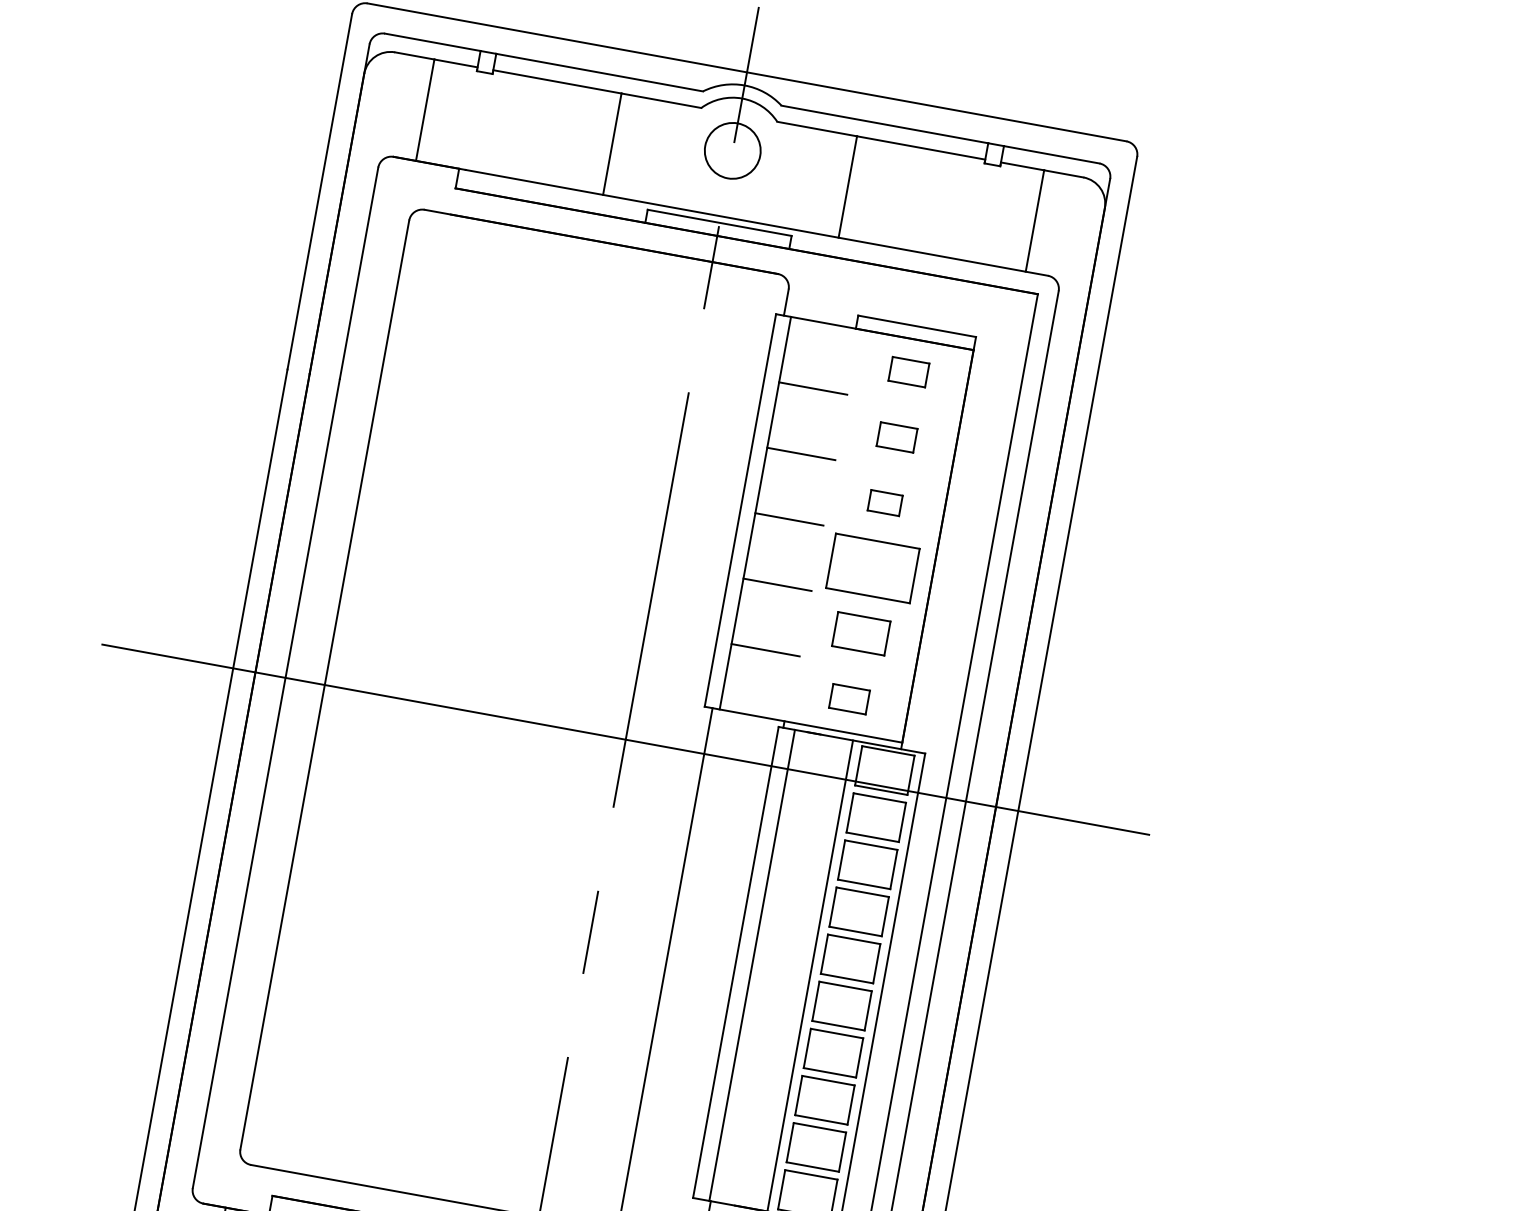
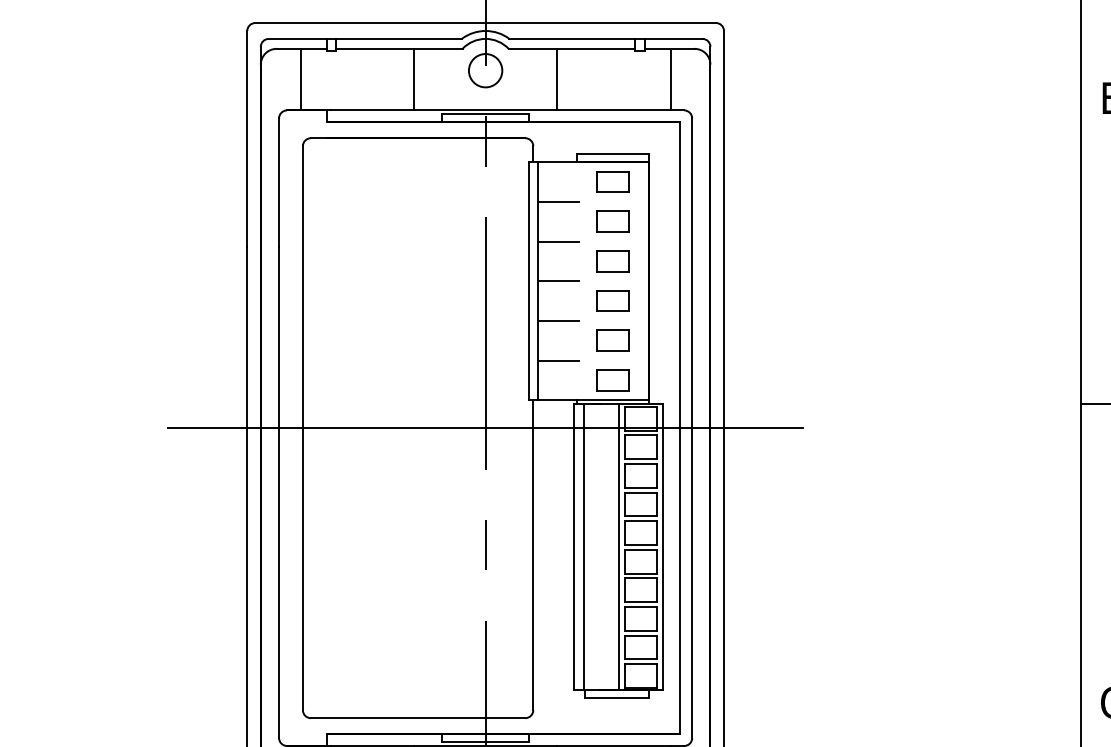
part: (908, 371) -> (612, 181), size x1.43
part: (896, 437) -> (612, 221), size x1.43
part: (884, 503) -> (612, 261), size x1.67
part: (872, 567) -> (612, 300), size x0.62
part: (848, 699) -> (612, 380), size x1.43

